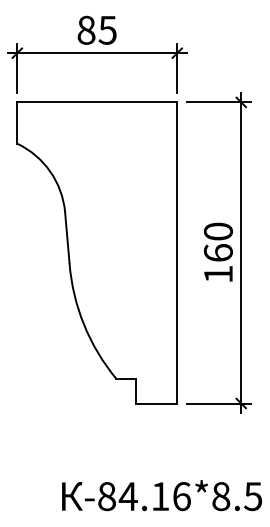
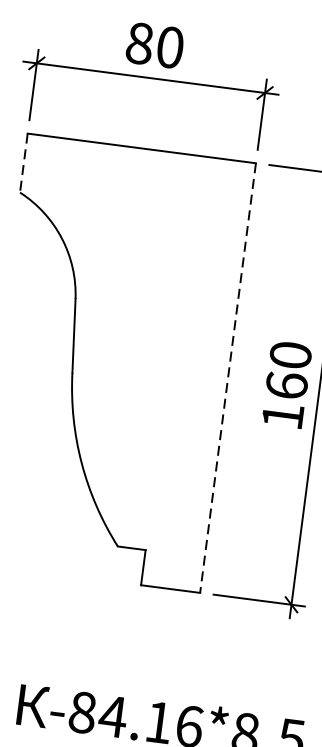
text: (107, 29) -> (169, 46), 85 -> 80
line: (17, 123) -> (24, 163), solid -> dashed
line: (177, 252) -> (228, 377), solid -> dashed

